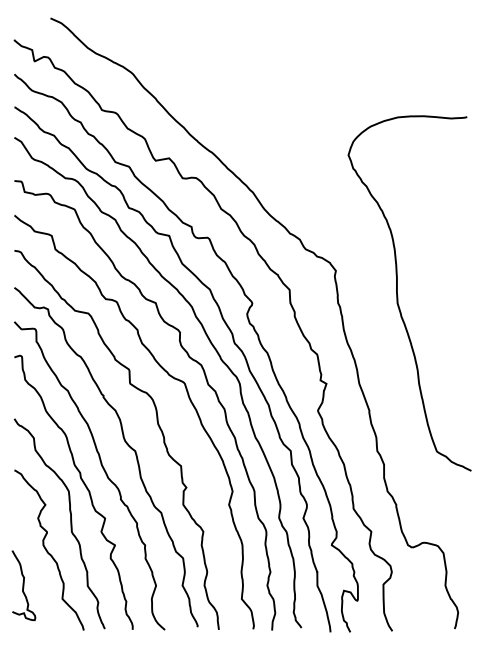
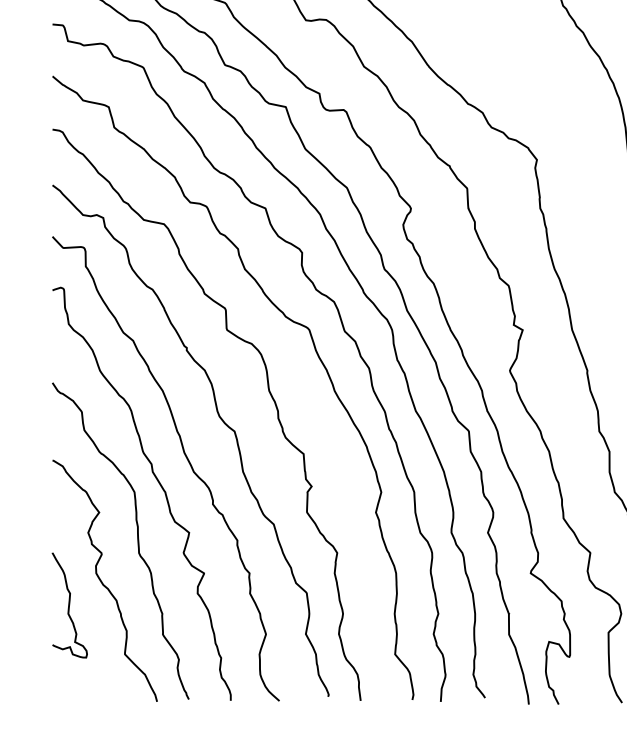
curve: (23, 585) -> (69, 605), moved

